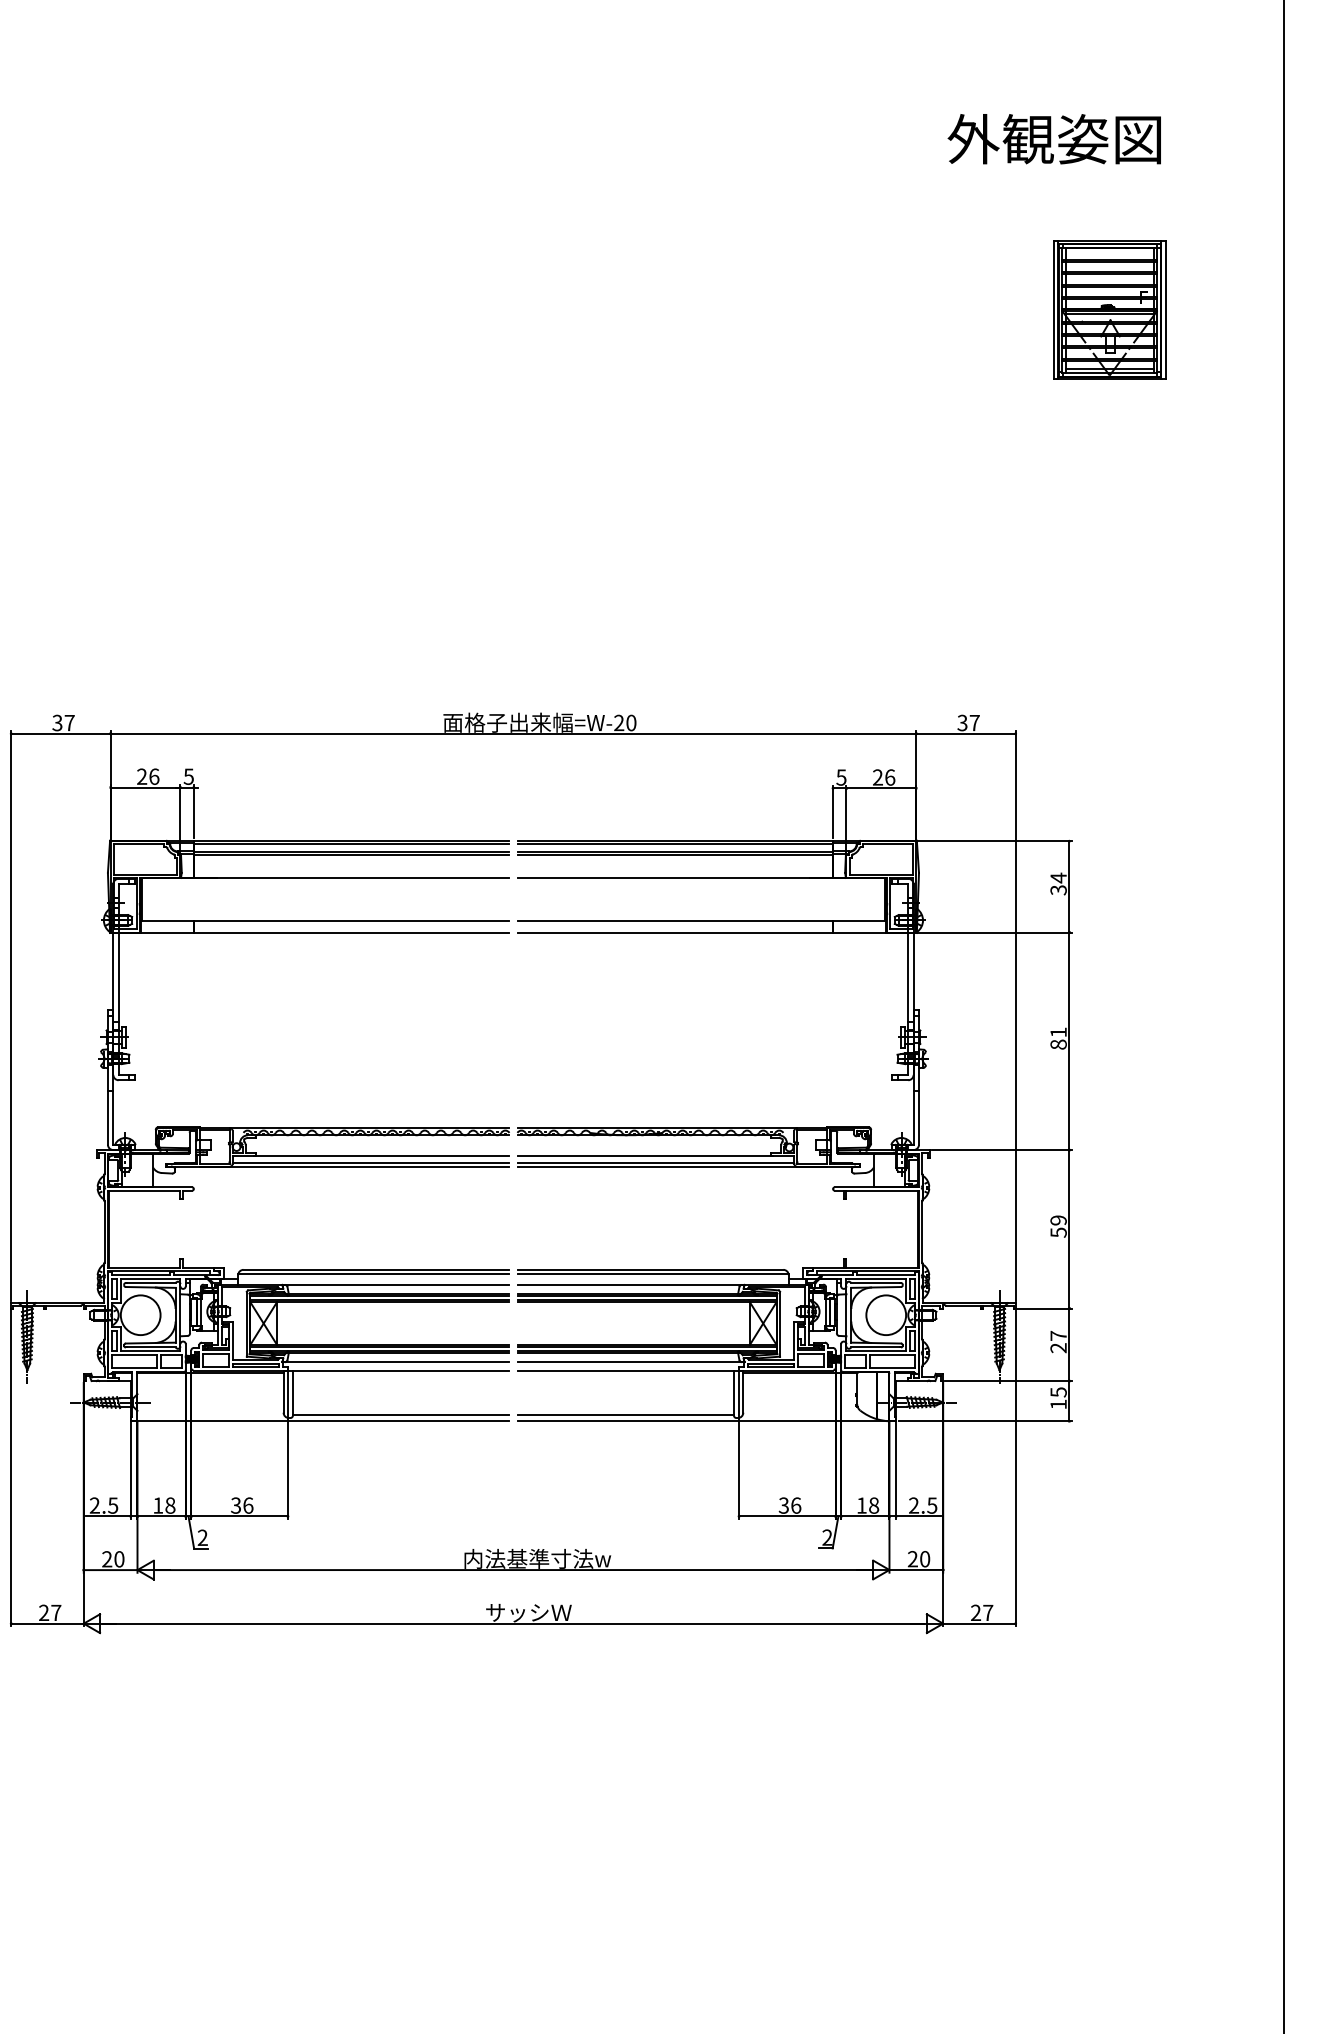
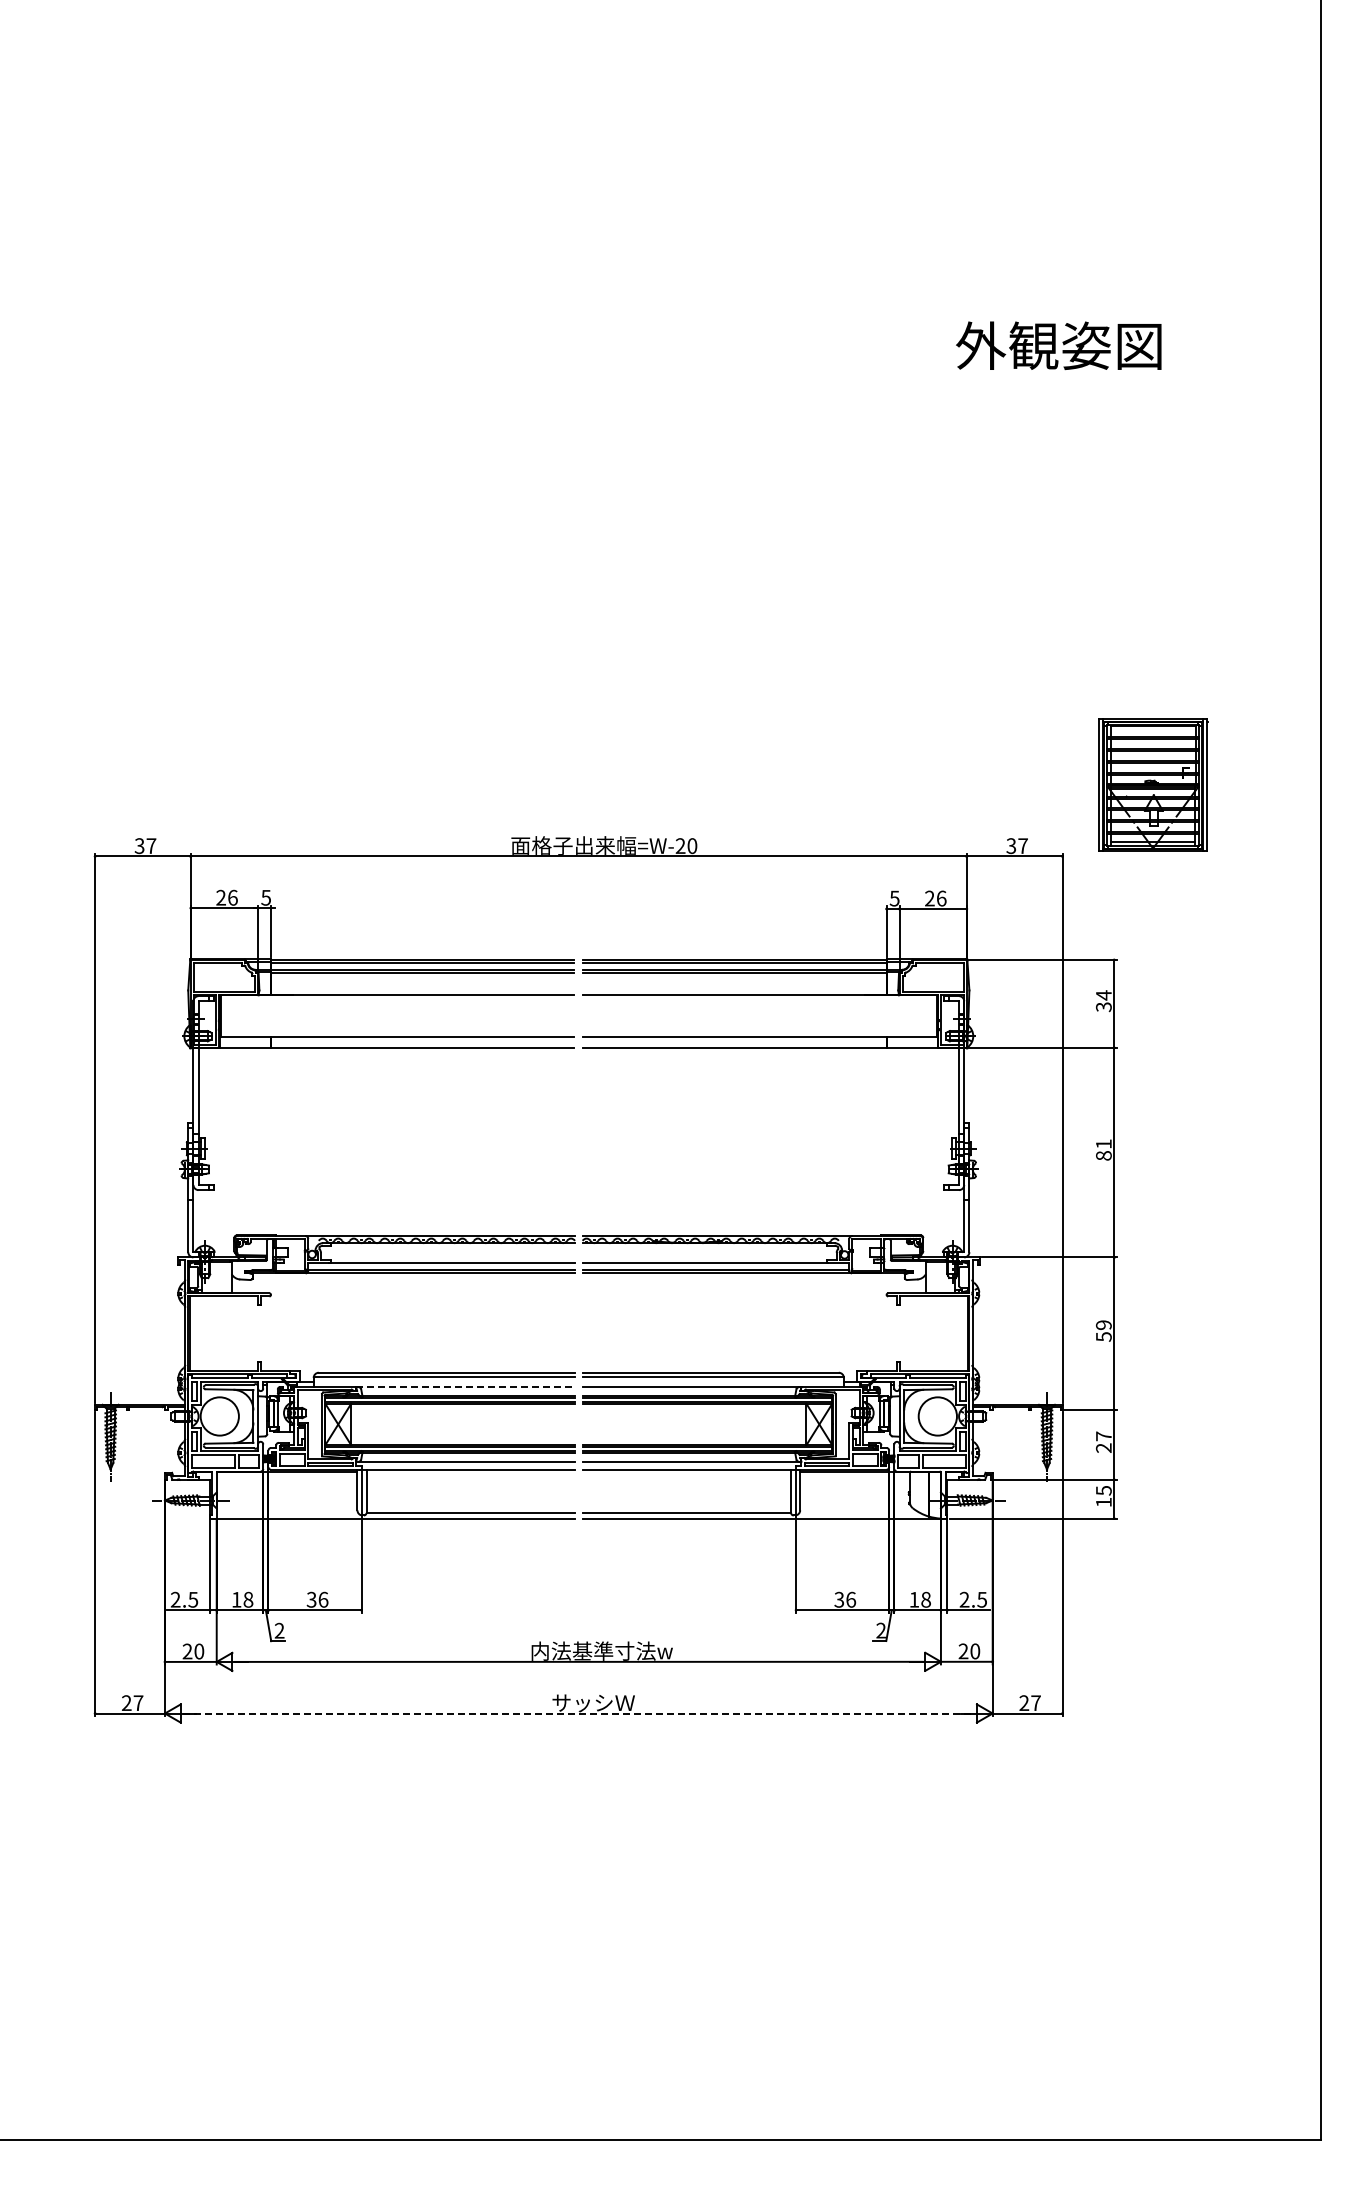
text: (1054, 138) -> (1058, 345), moved
part: (1110, 309) -> (1153, 784), moved
line: (395, 1284) -> (465, 1386), solid -> dashed
line: (513, 1623) -> (578, 1713), solid -> dashed

